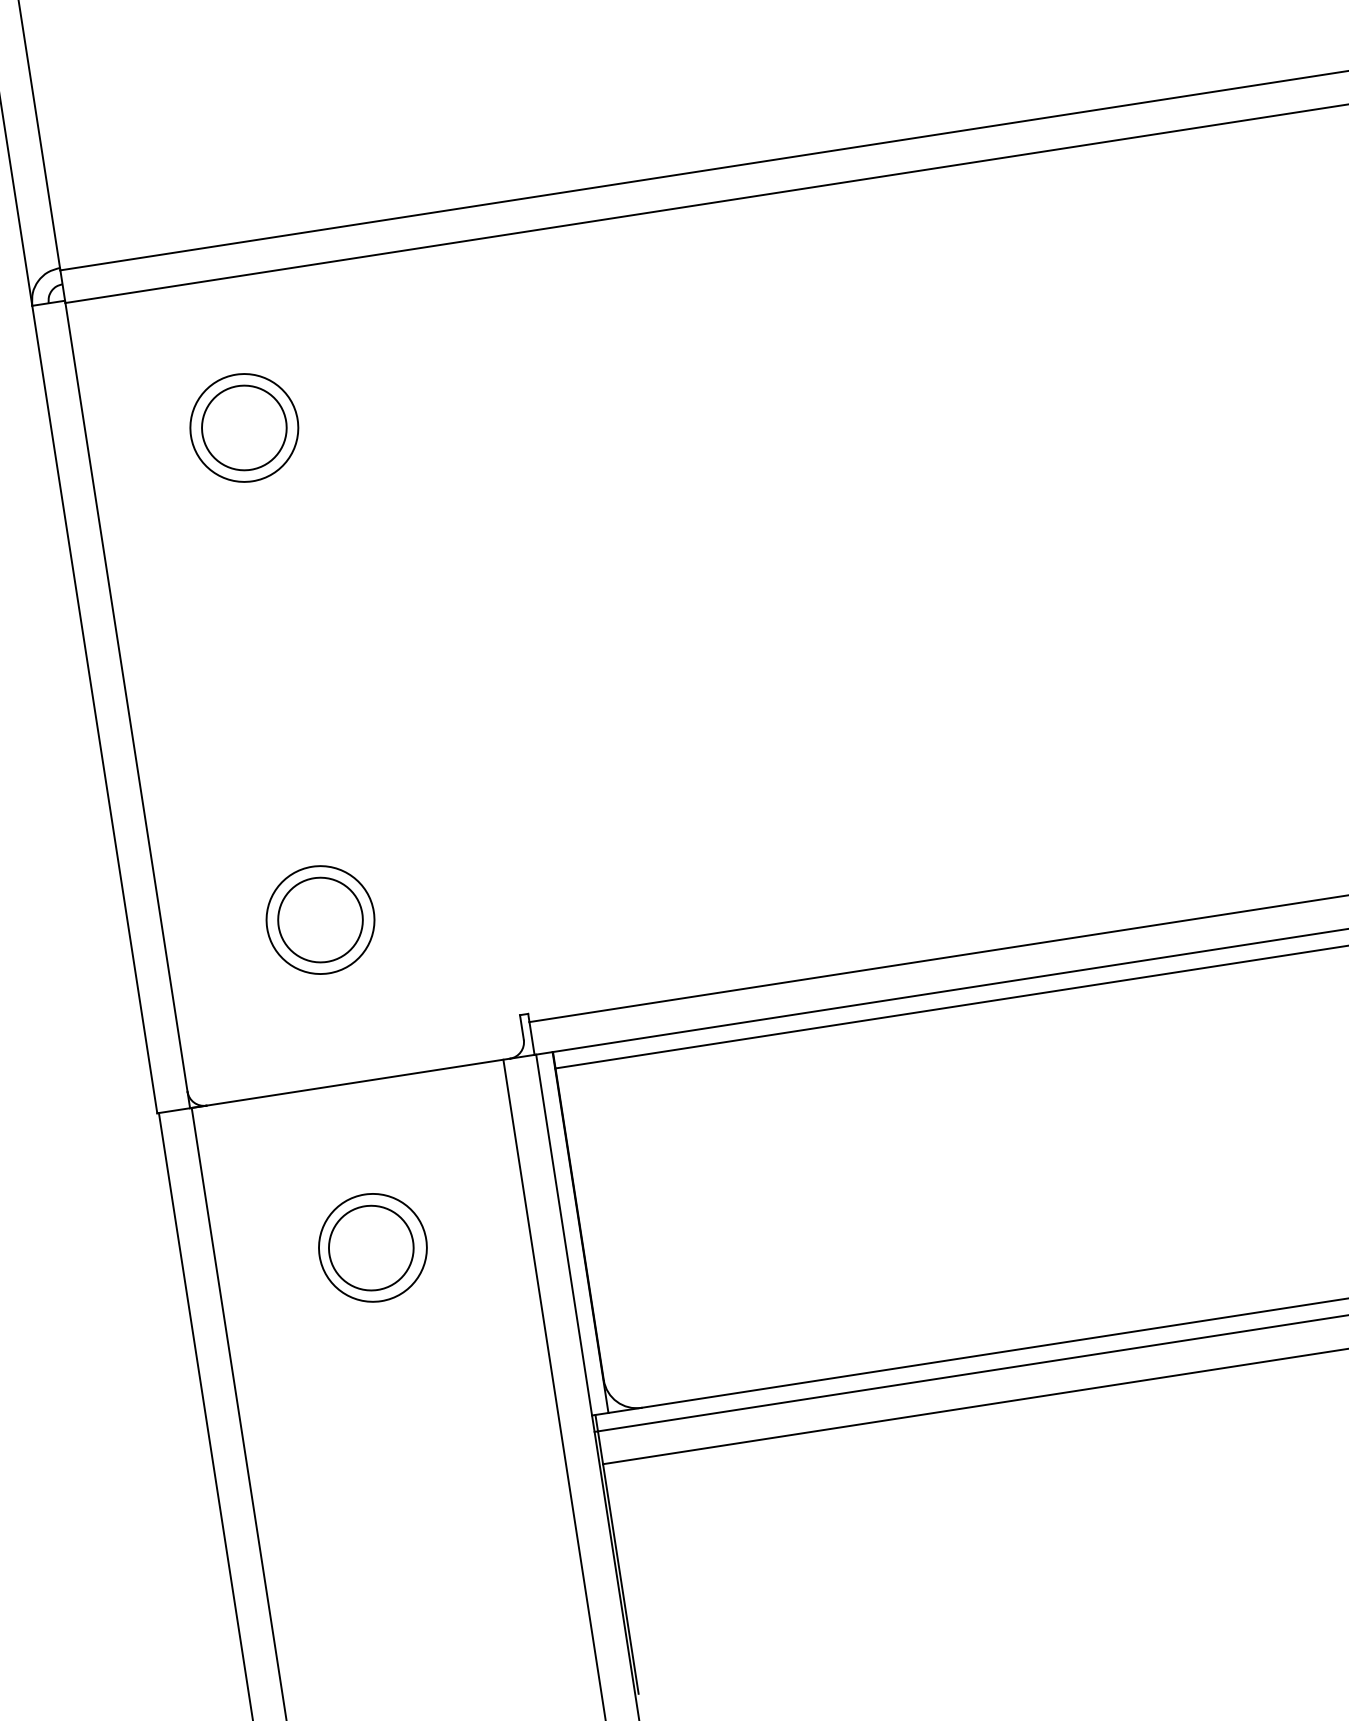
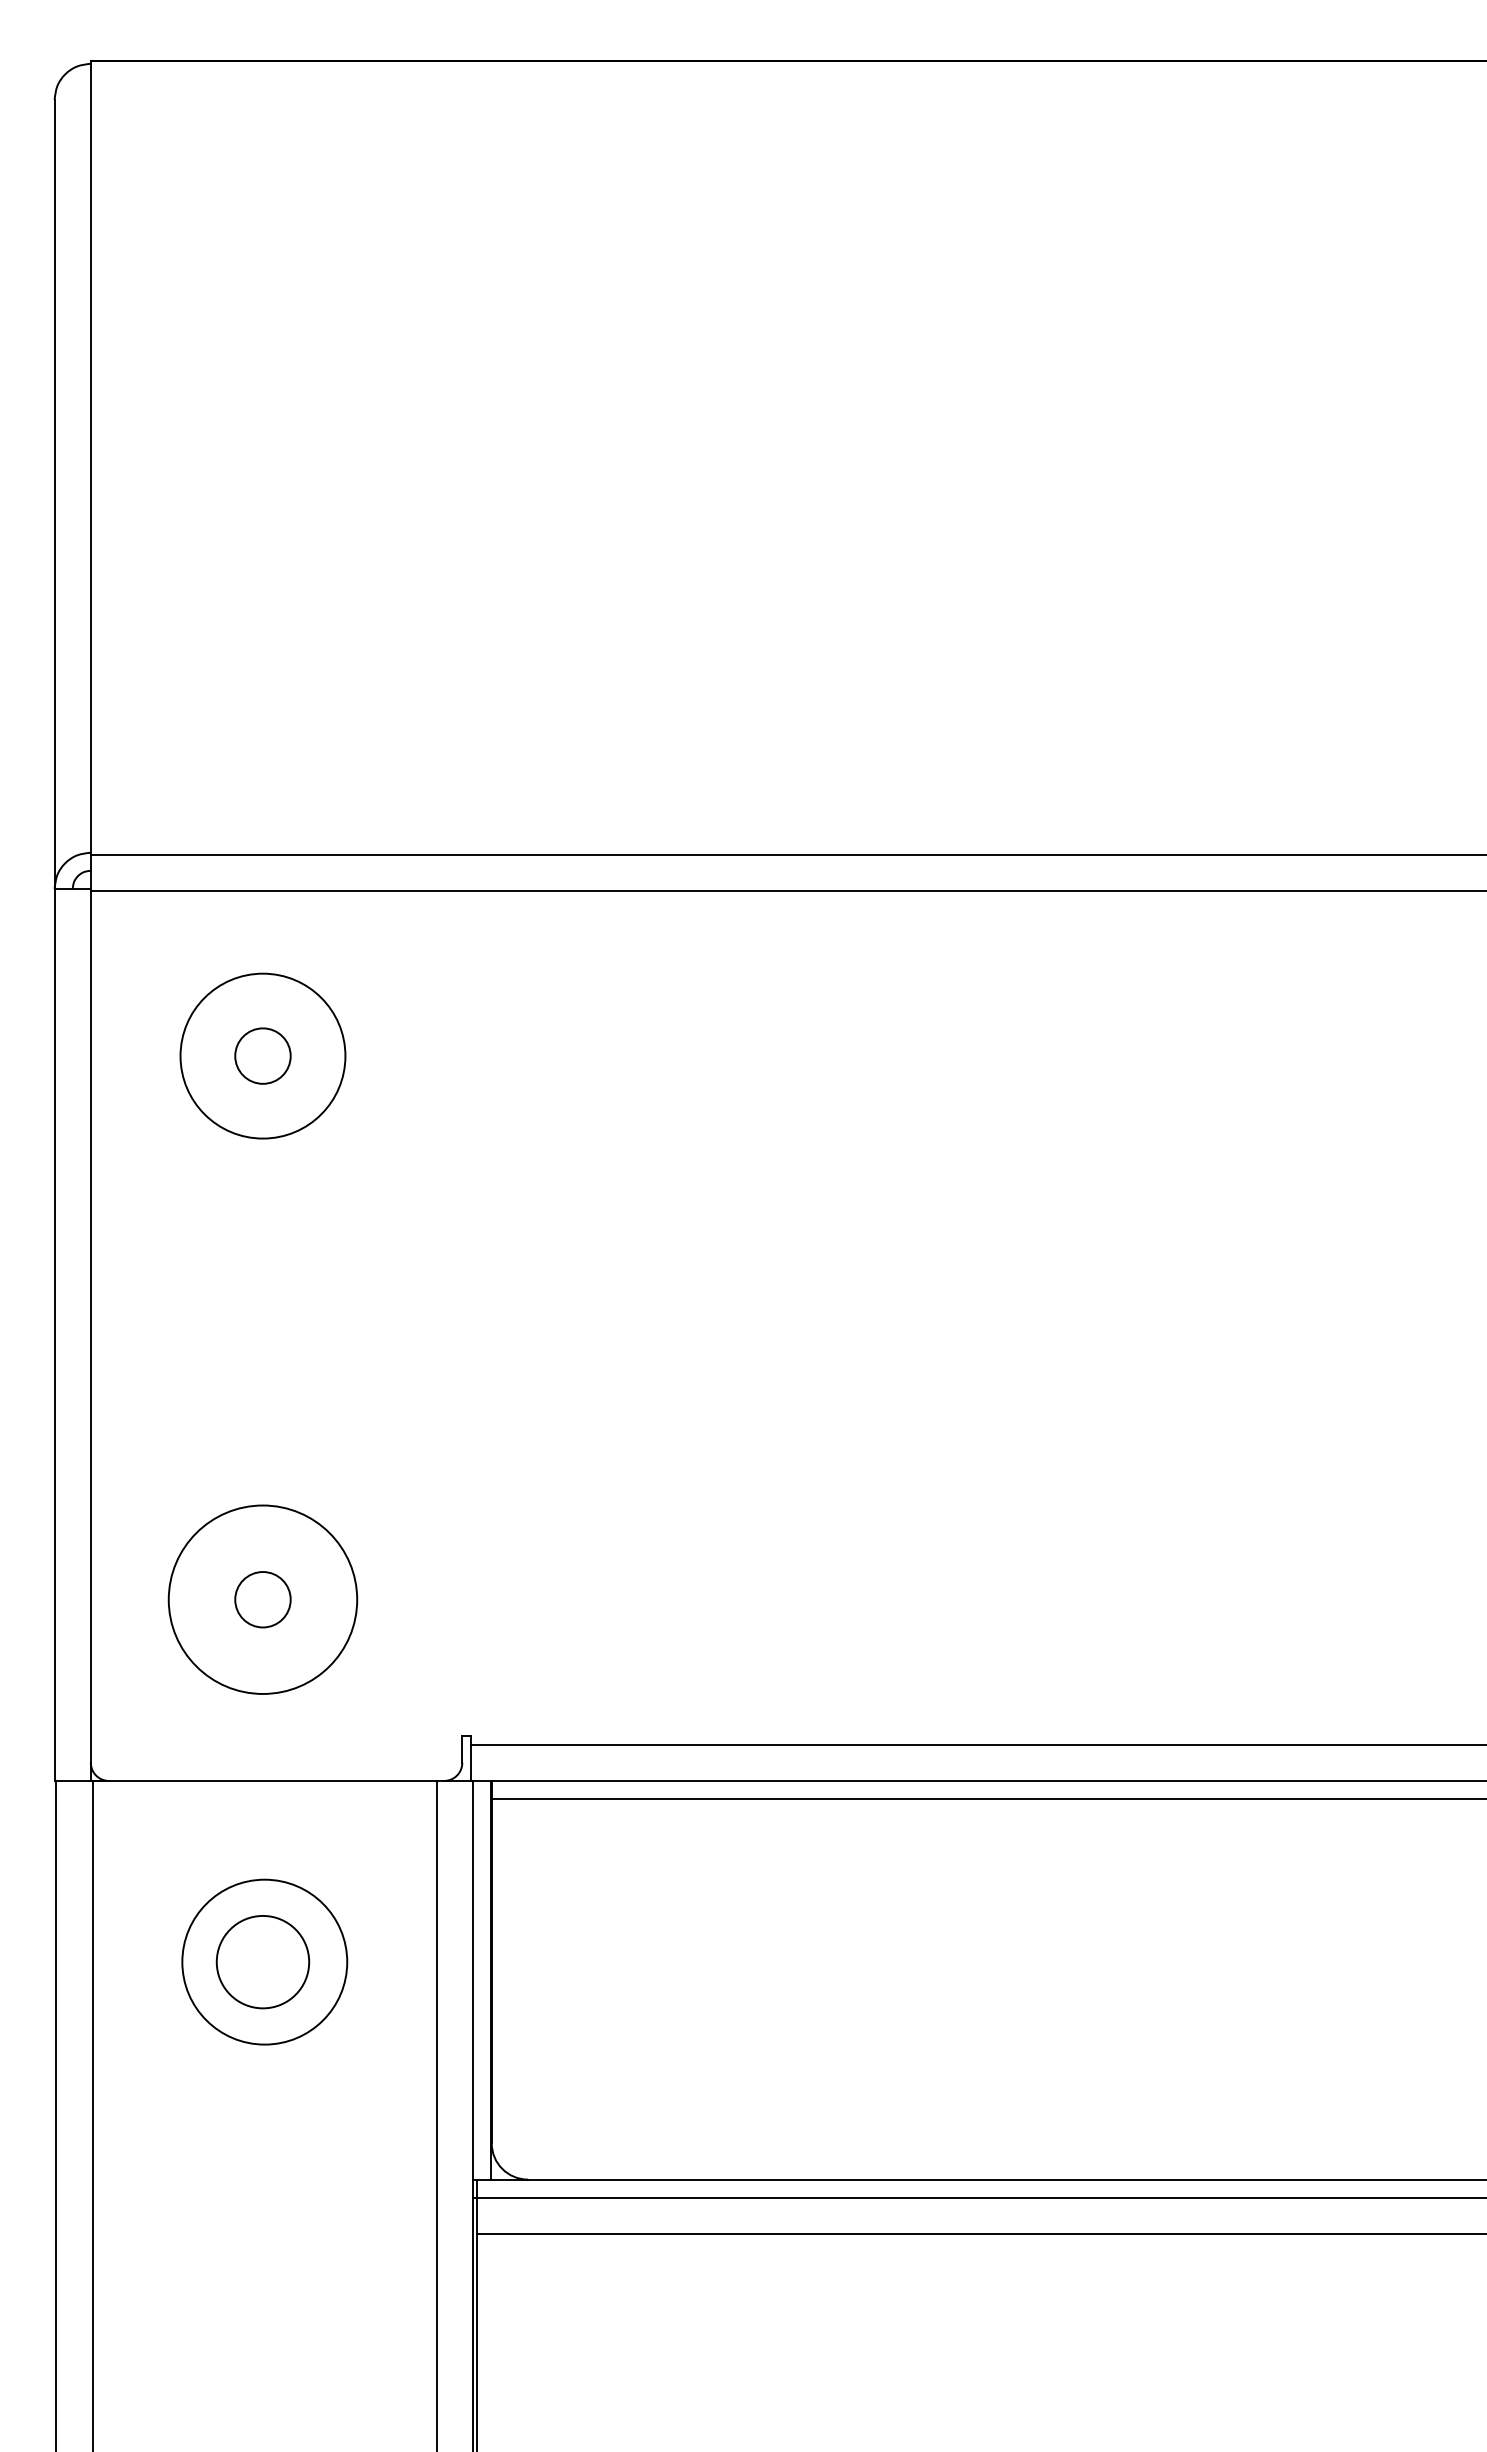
circle: (243, 427) -> (262, 1055), size x0.6
circle: (243, 428) -> (262, 1056), size x1.4
circle: (320, 919) -> (262, 1599), size x0.6
circle: (320, 919) -> (262, 1599), size x1.6
circle: (372, 1248) -> (264, 1962), size x1.4

